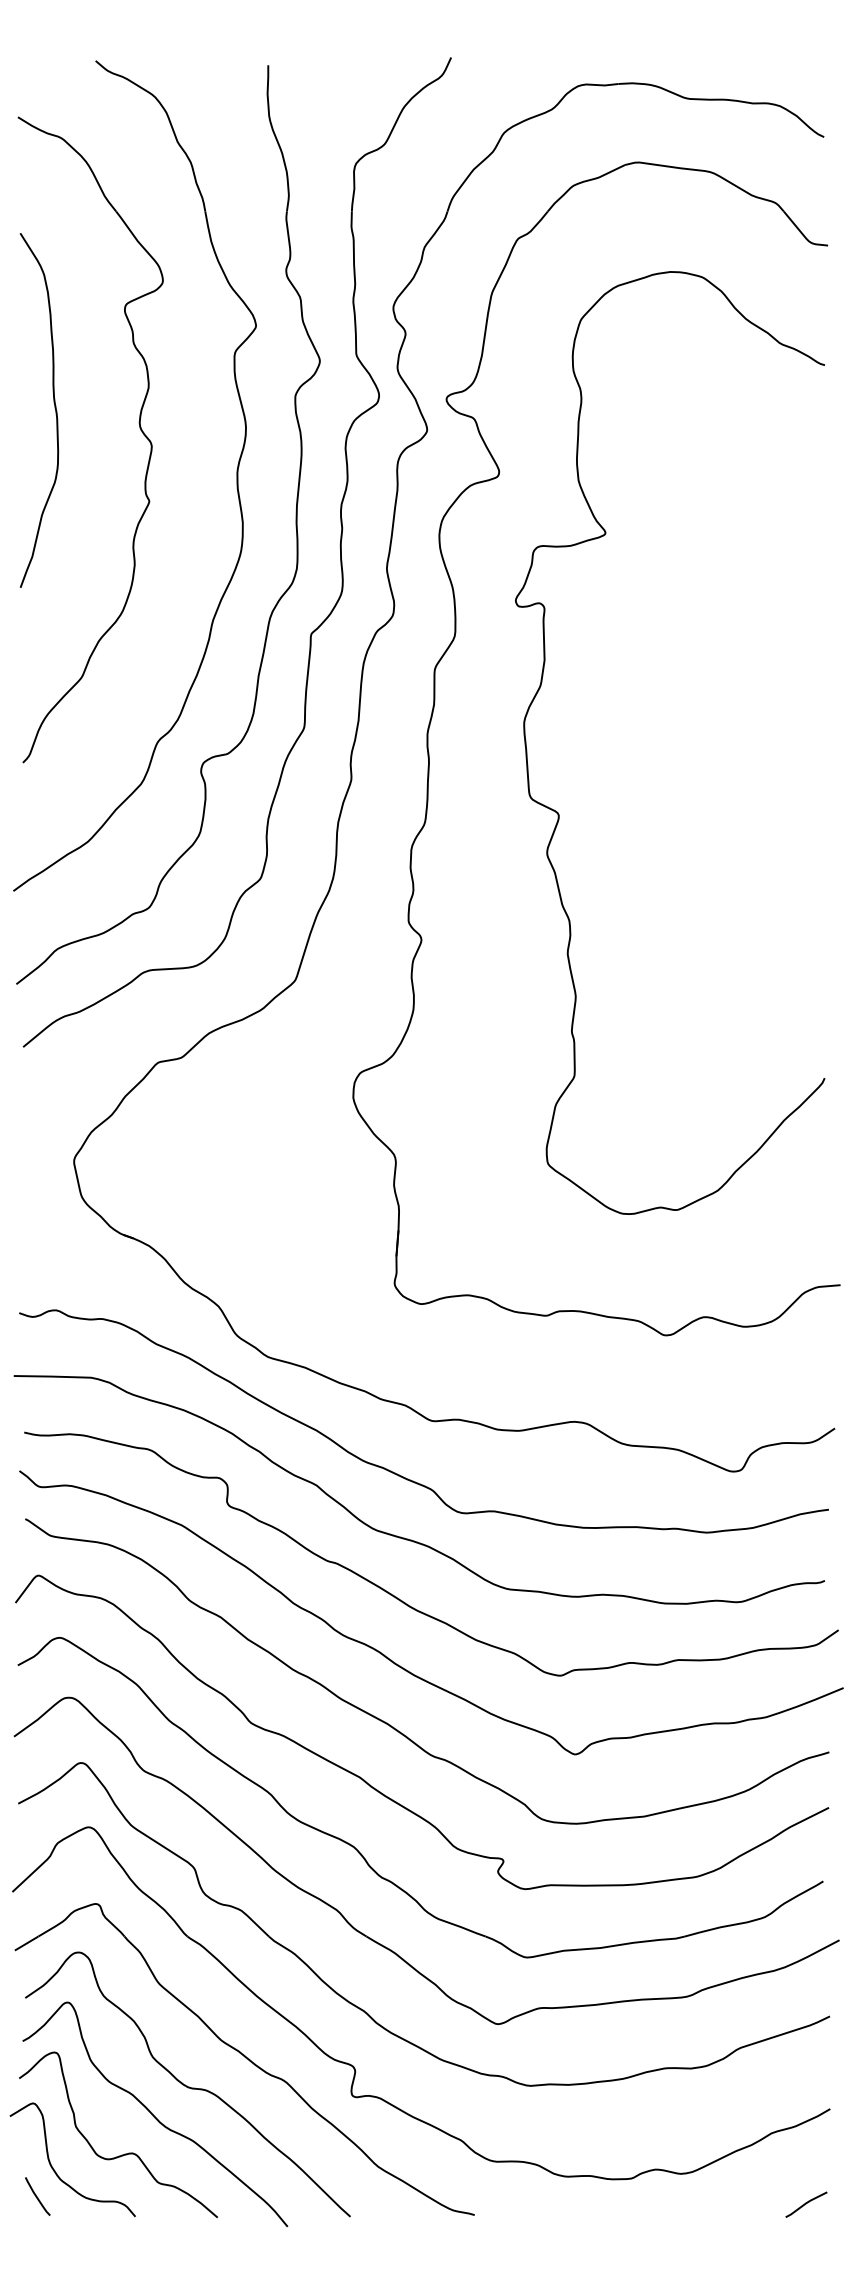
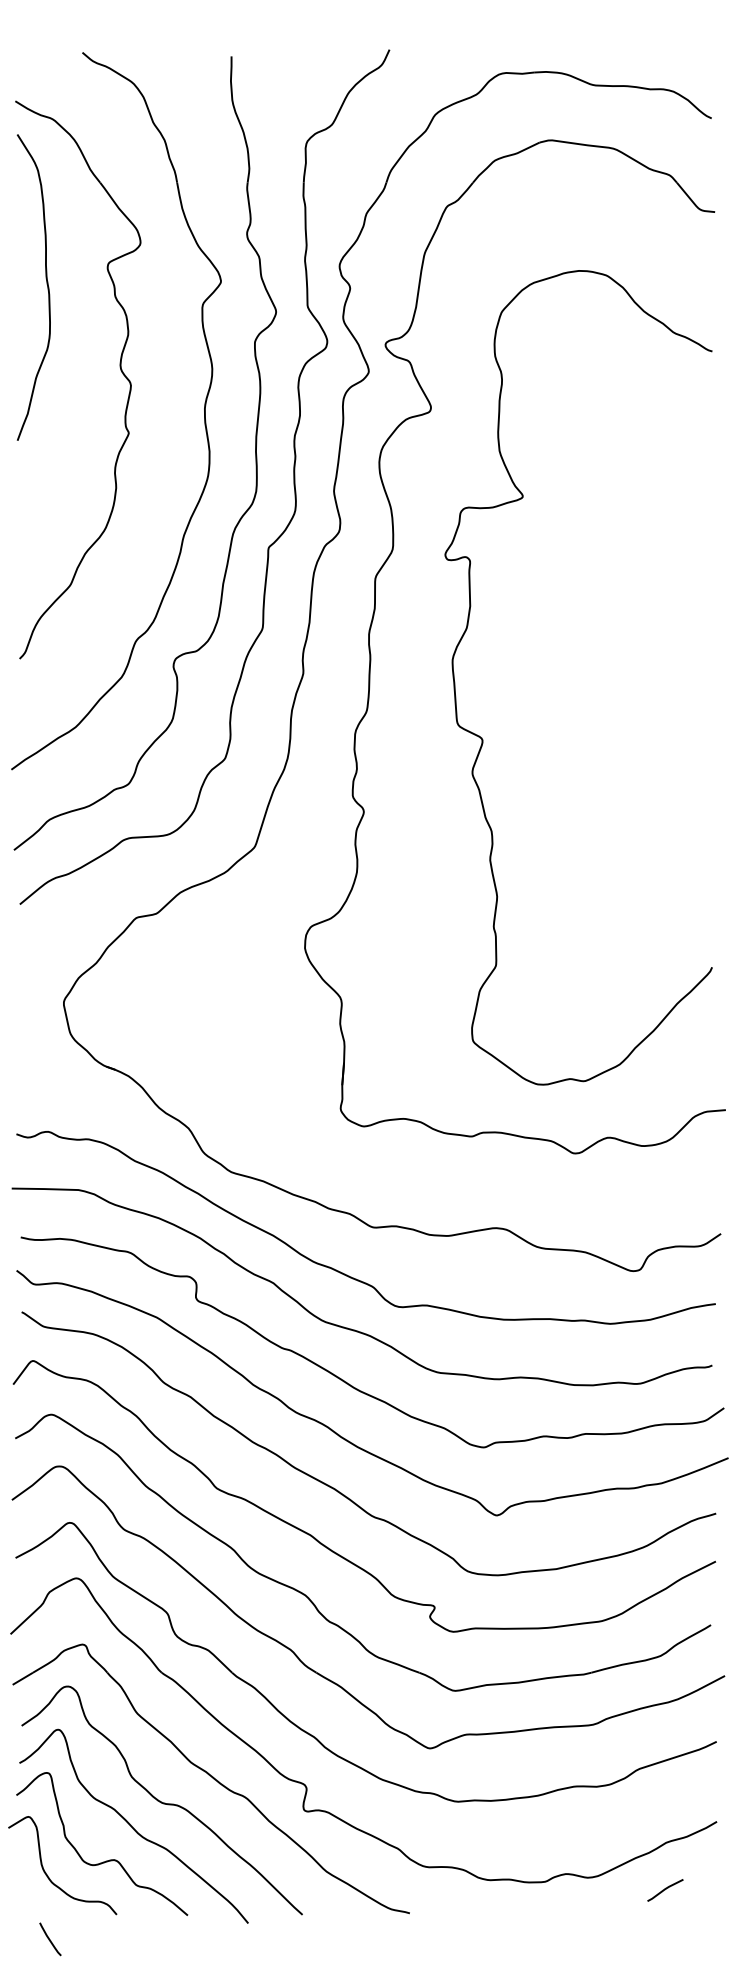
curve: (54, 406) -> (46, 284), moved
curve: (558, 812) -> (482, 737), moved
curve: (37, 2196) -> (50, 1939), moved
line: (806, 2204) -> (665, 1890), moved

